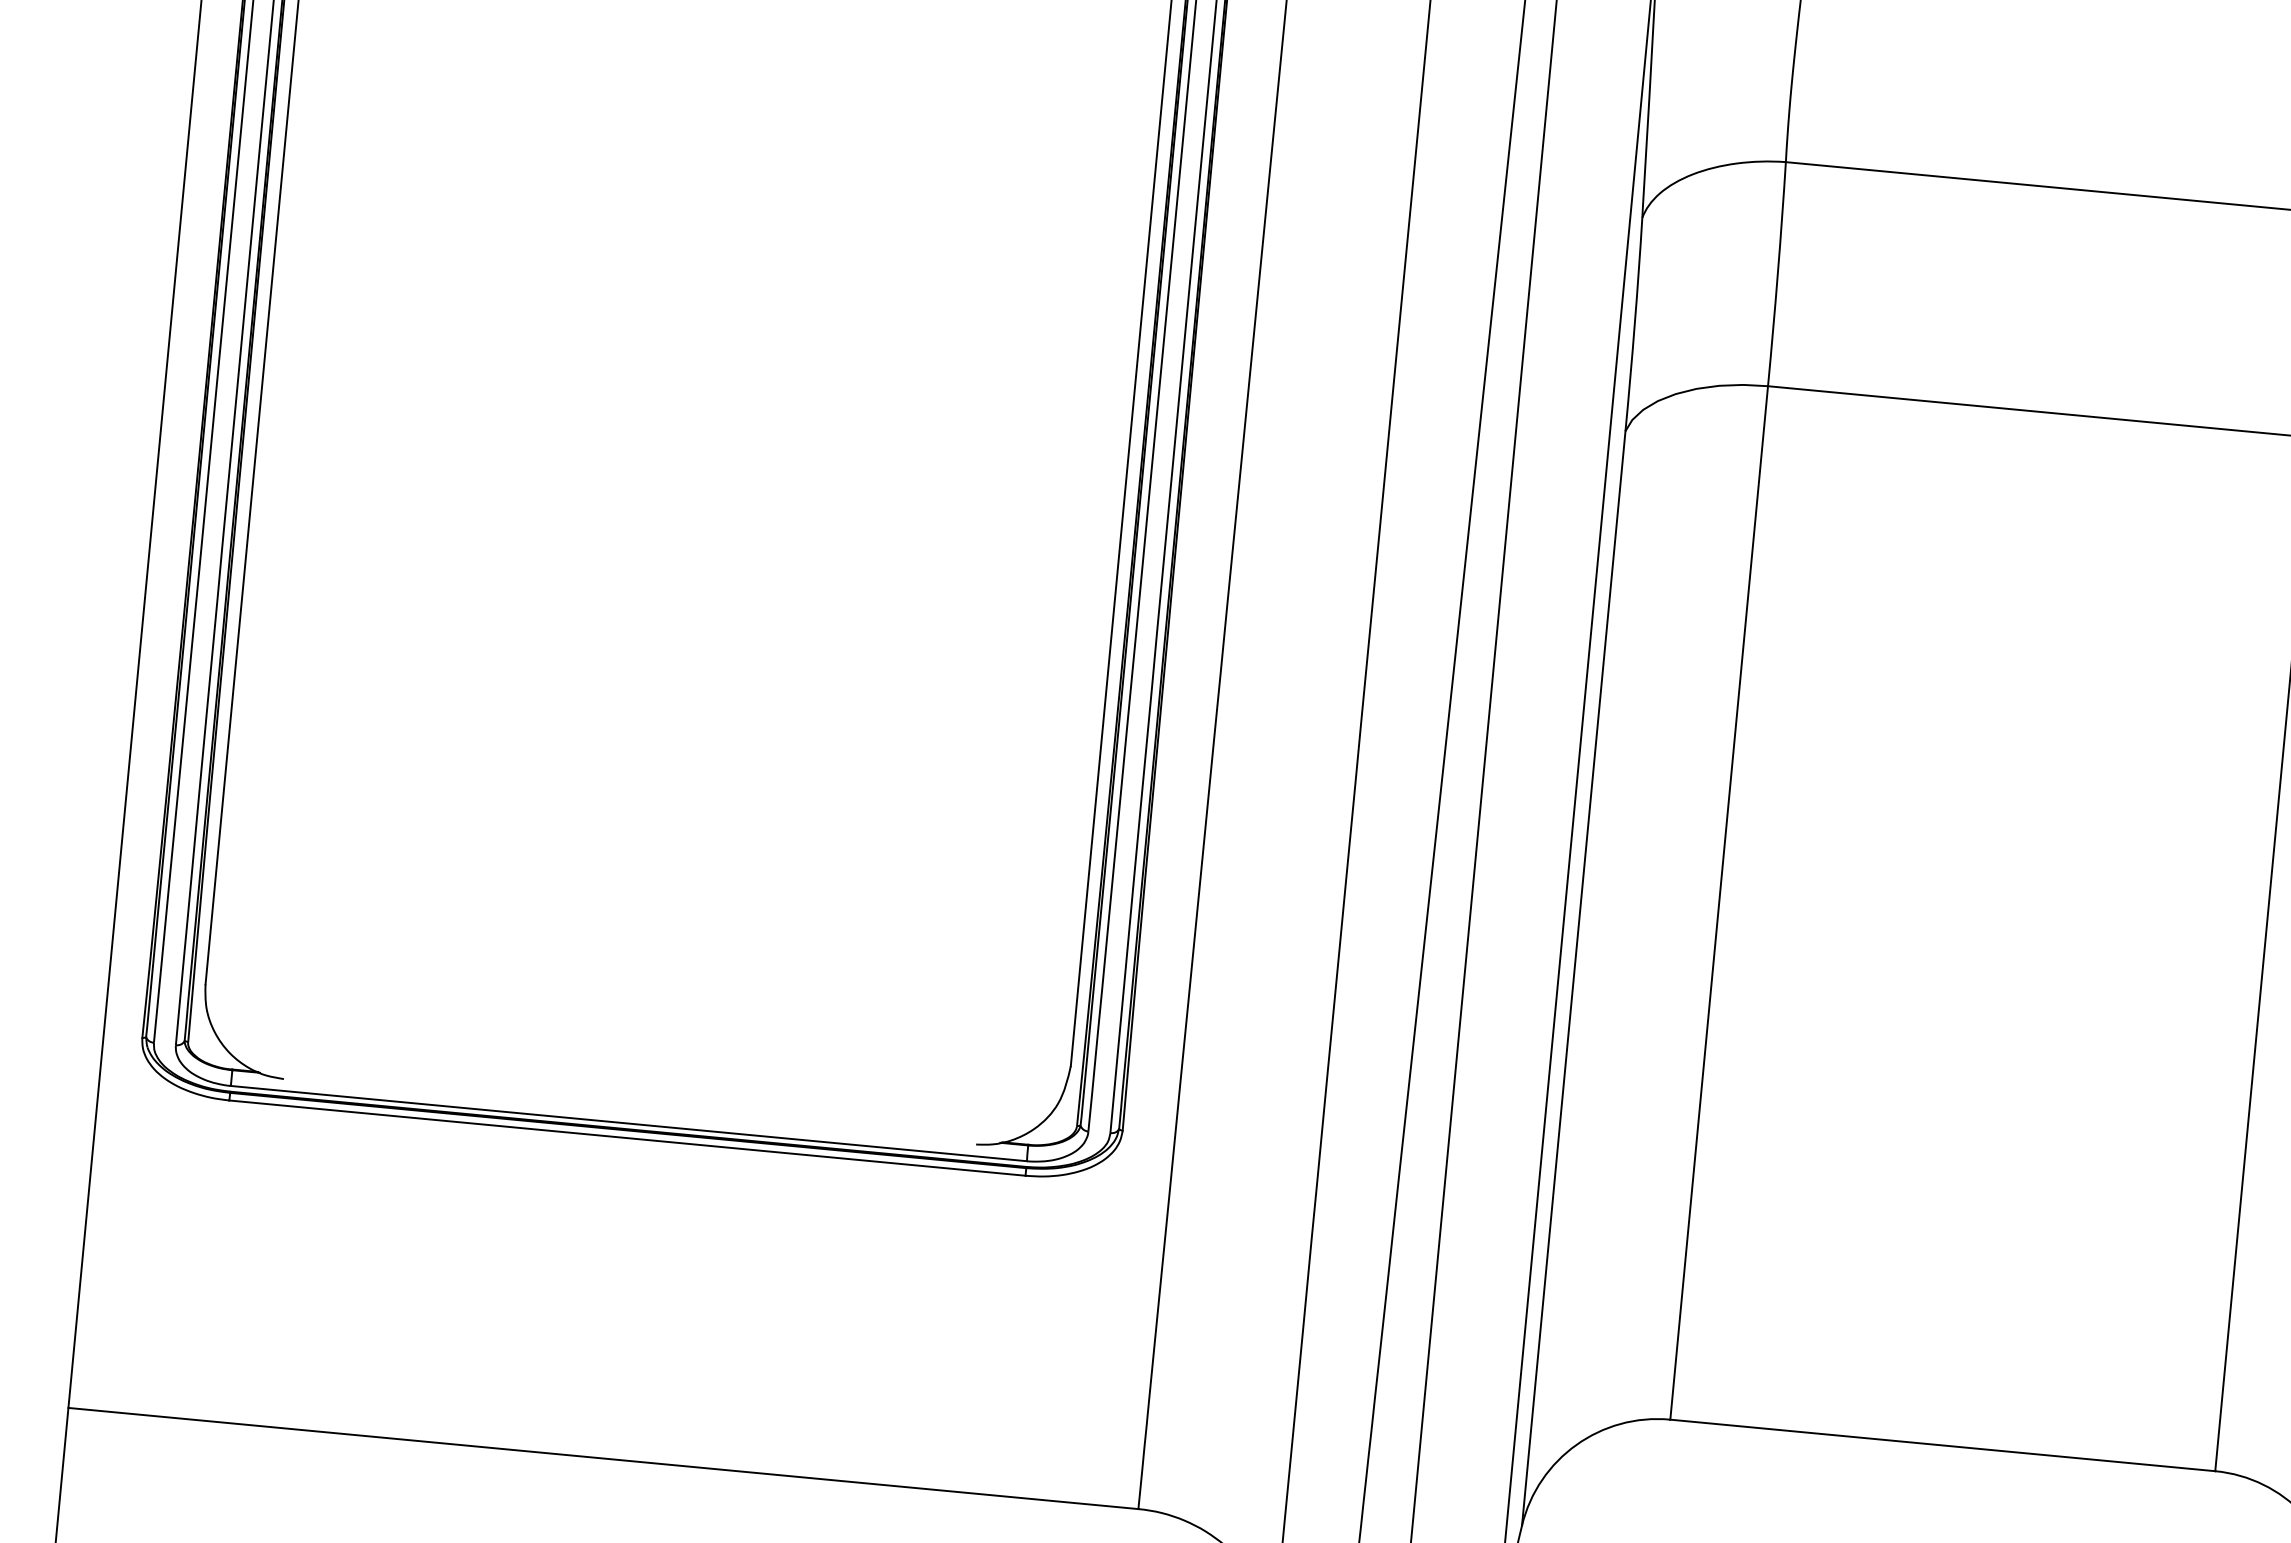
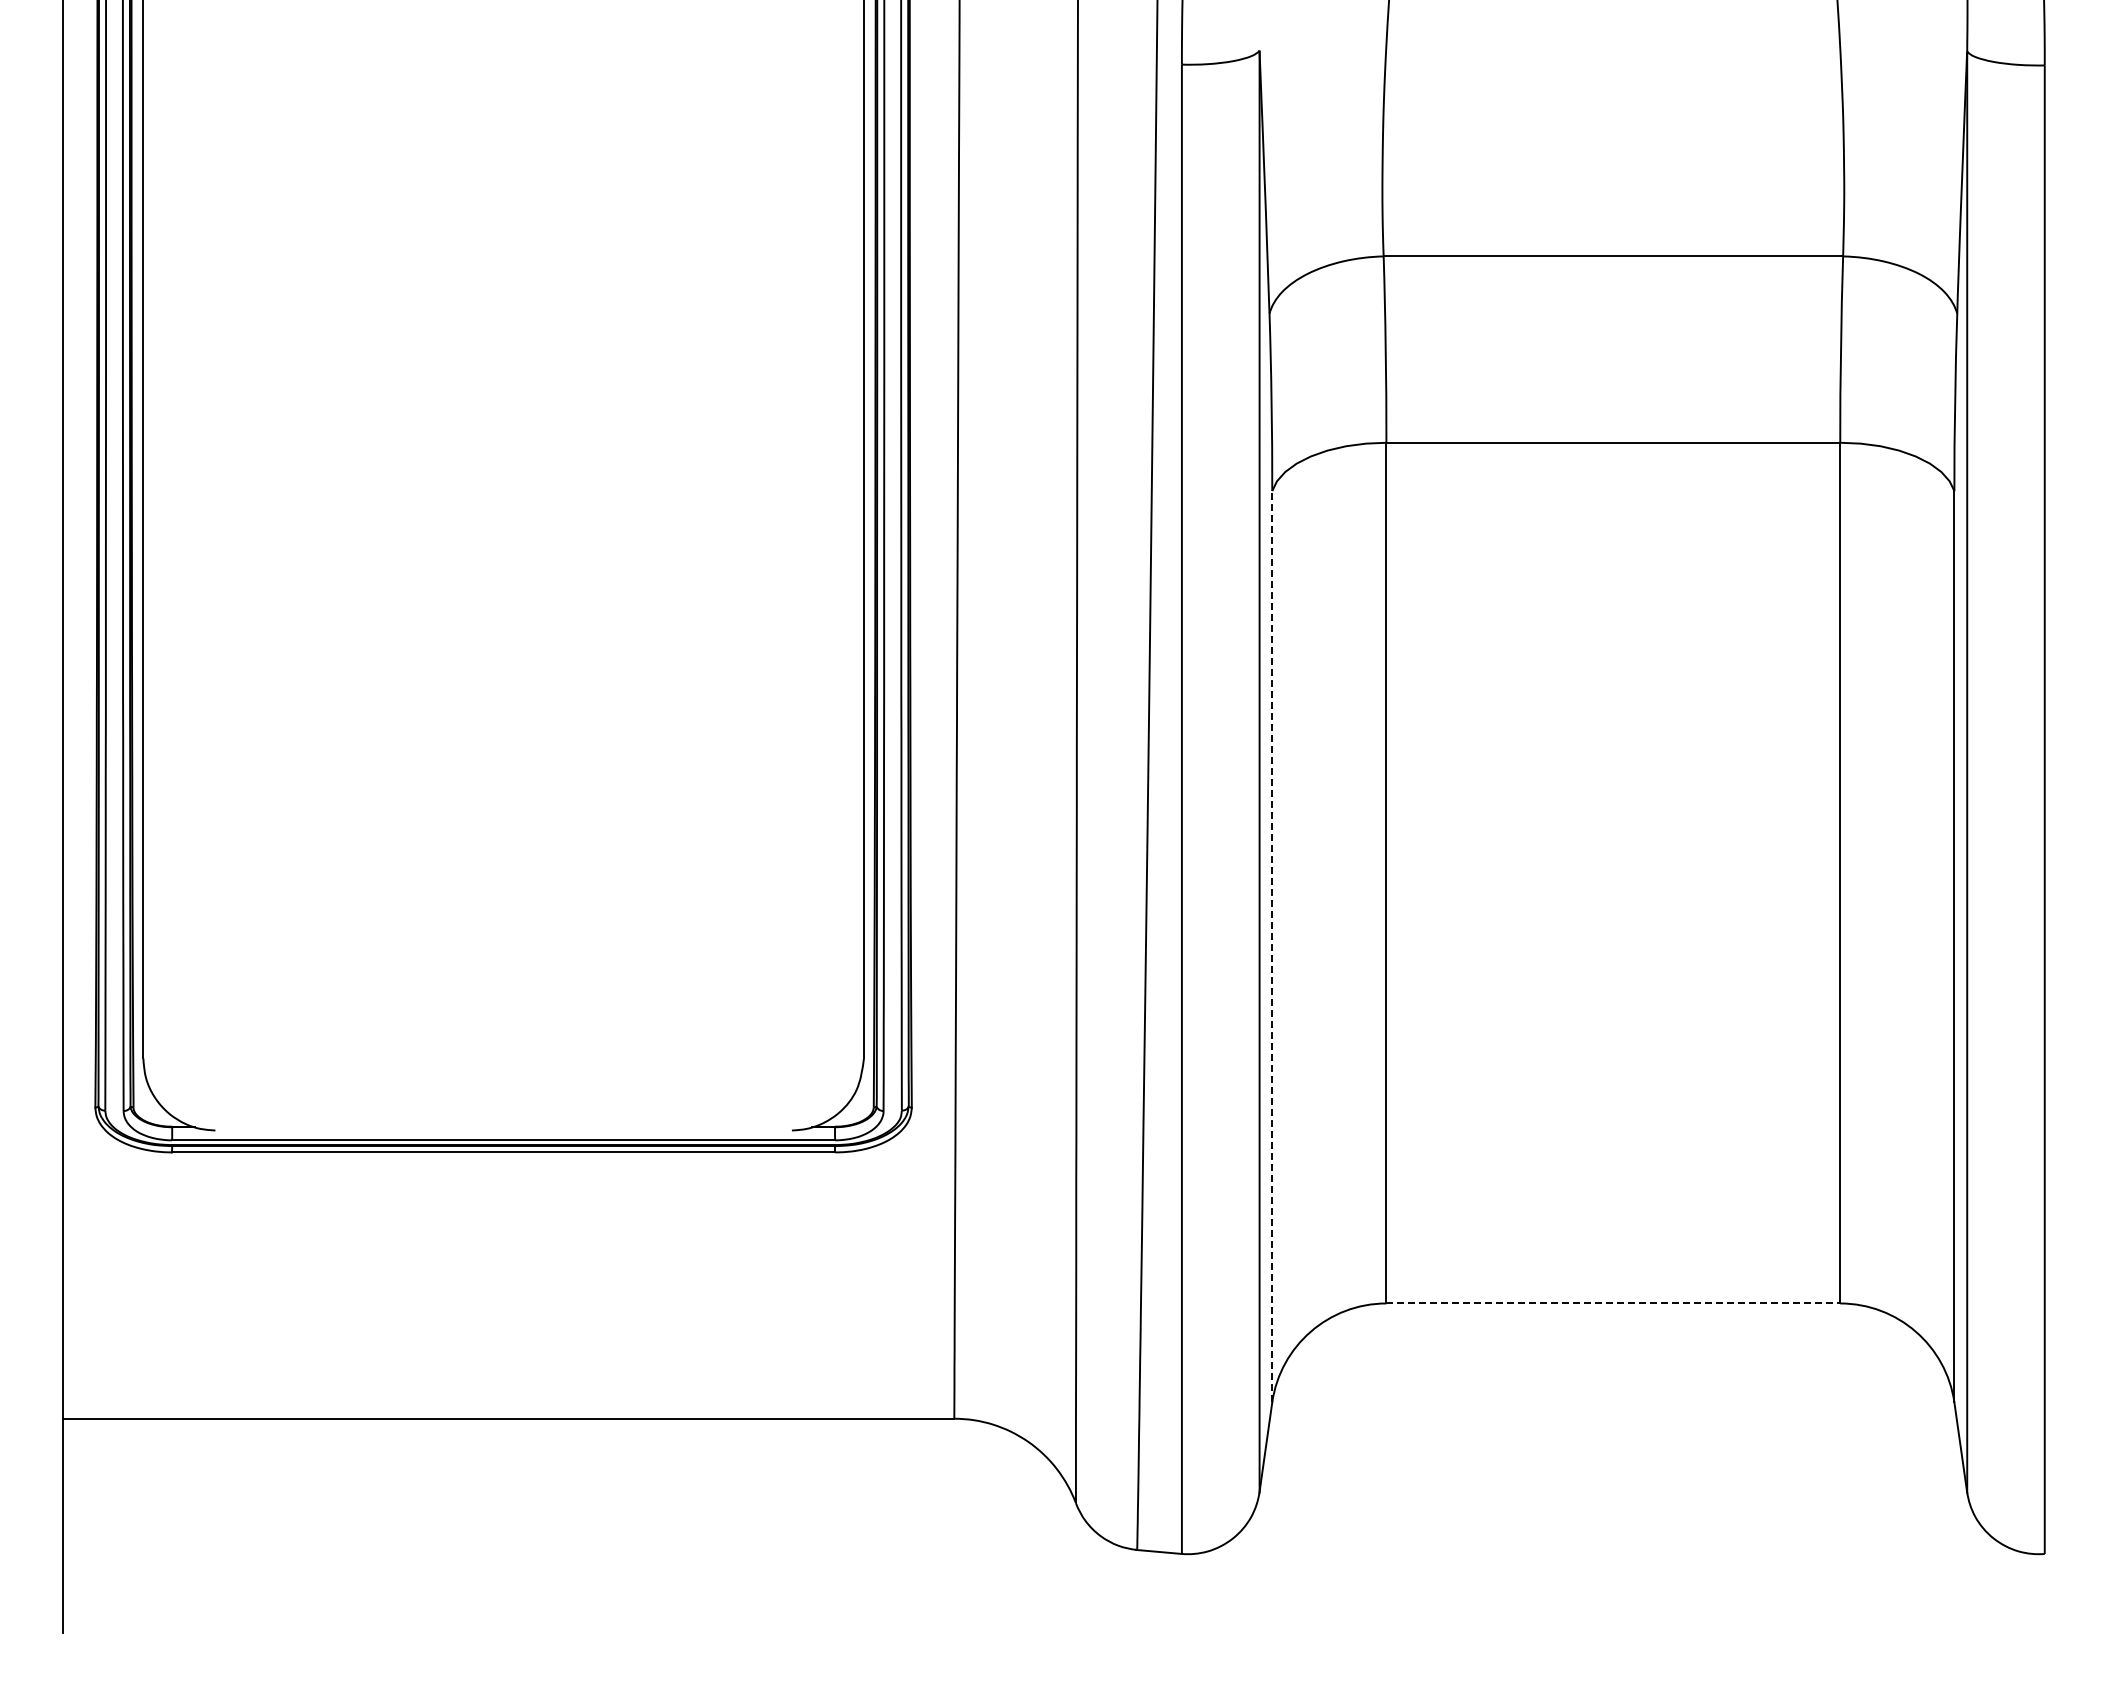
line: (1574, 978) -> (1272, 946), solid -> dashed
line: (1943, 1445) -> (1613, 1303), solid -> dashed

